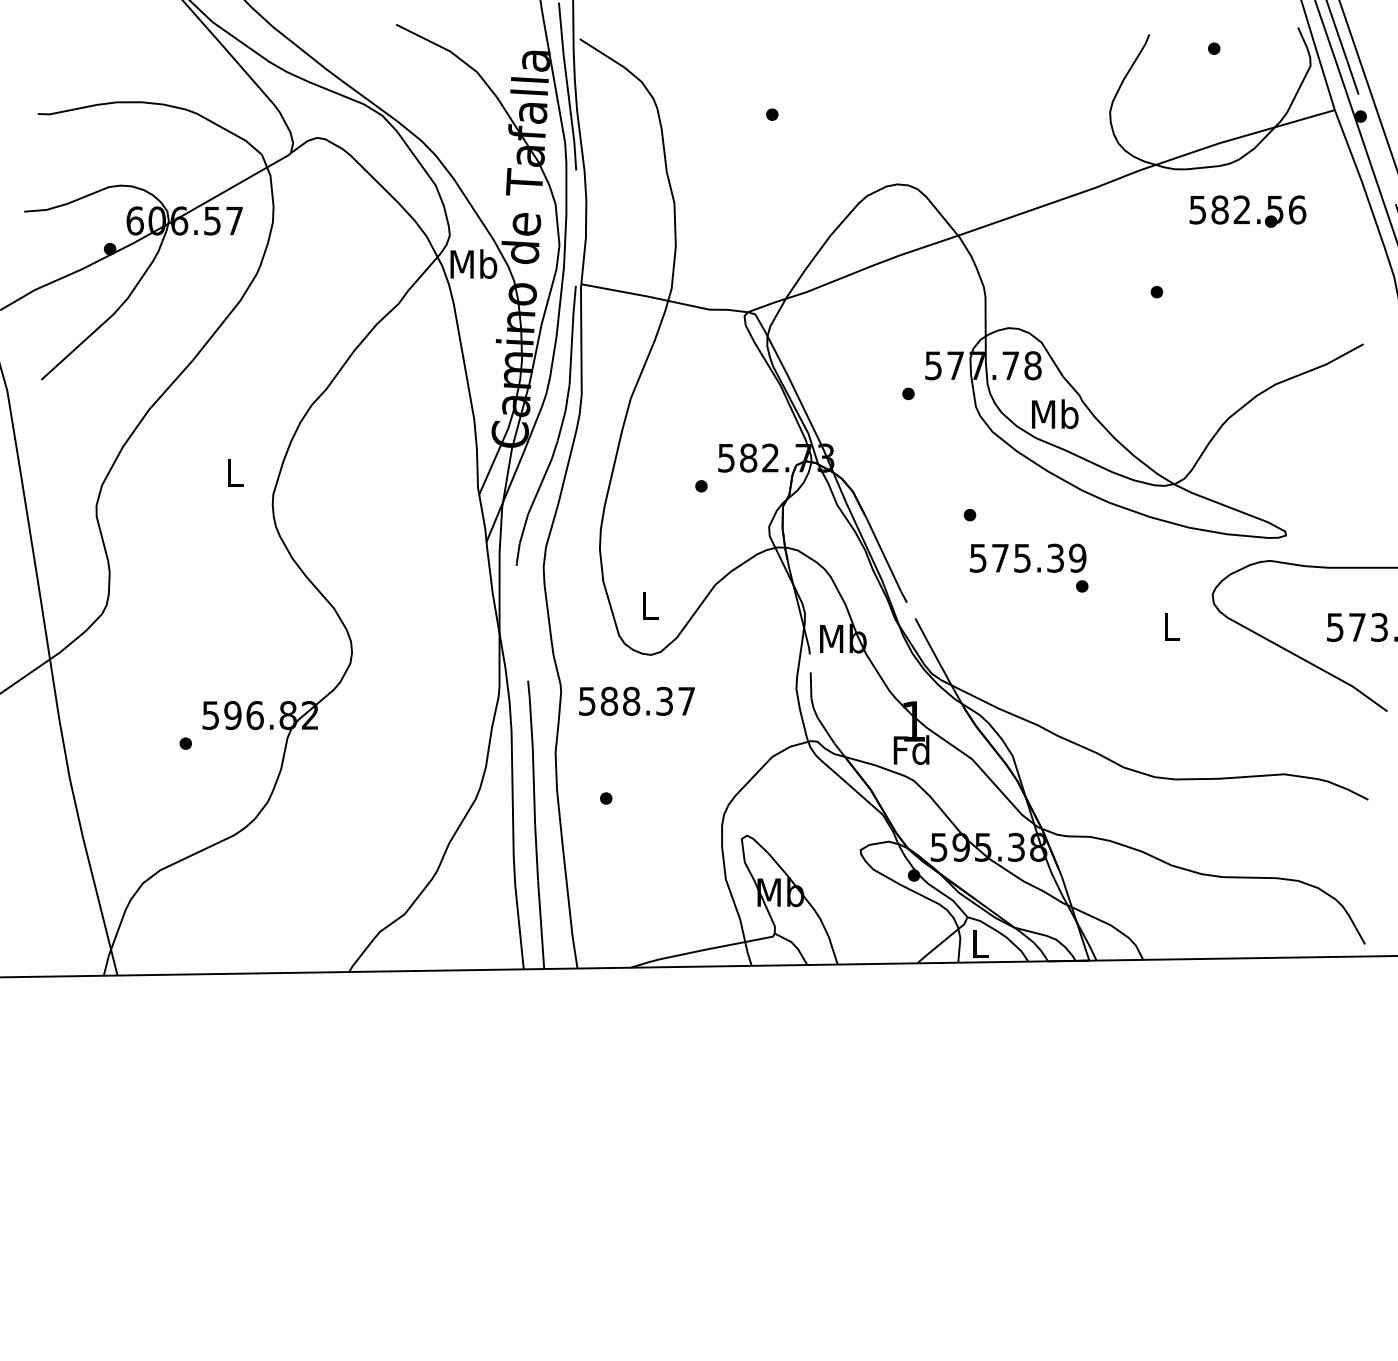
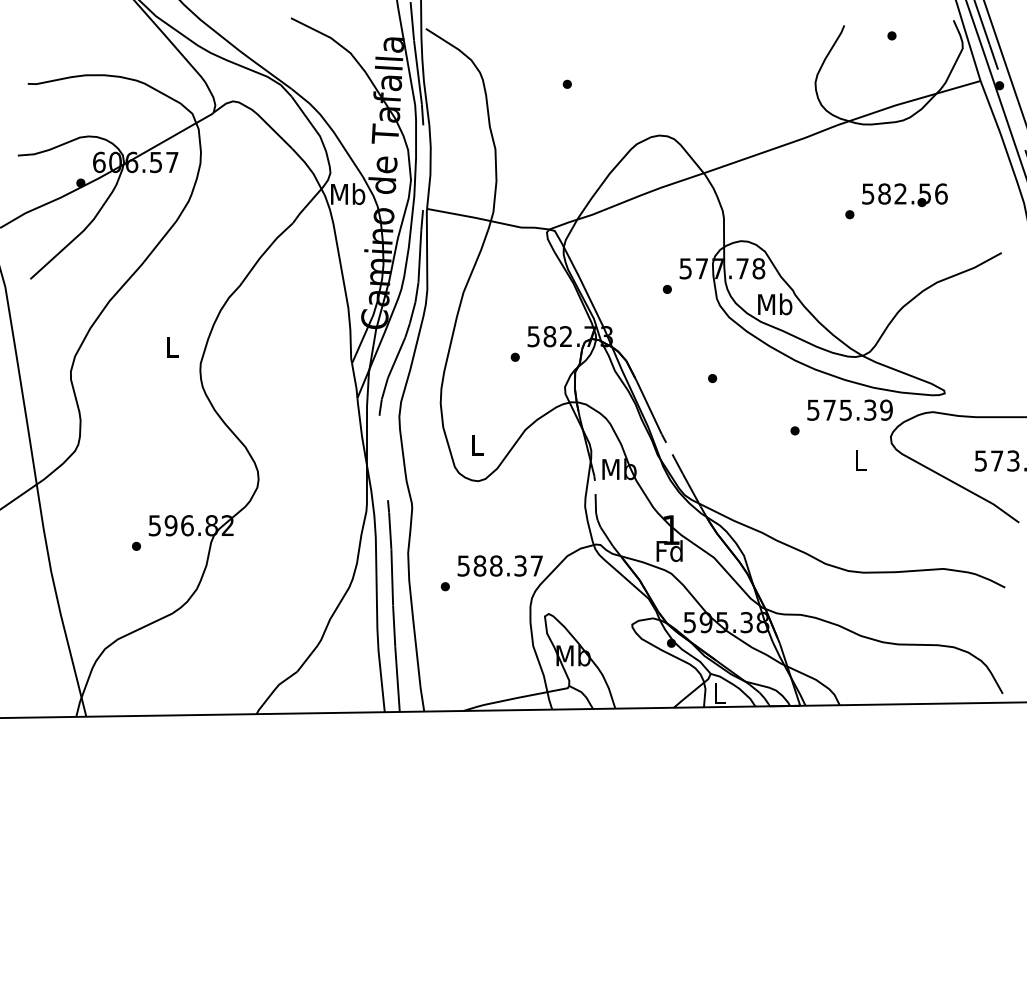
text: (1247, 211) -> (904, 195), moved
text: (1028, 557) -> (850, 409), moved
text: (636, 700) -> (499, 565), moved

